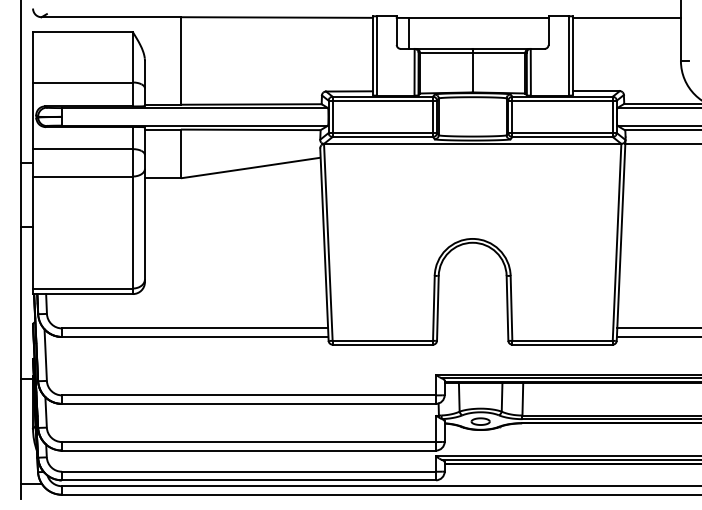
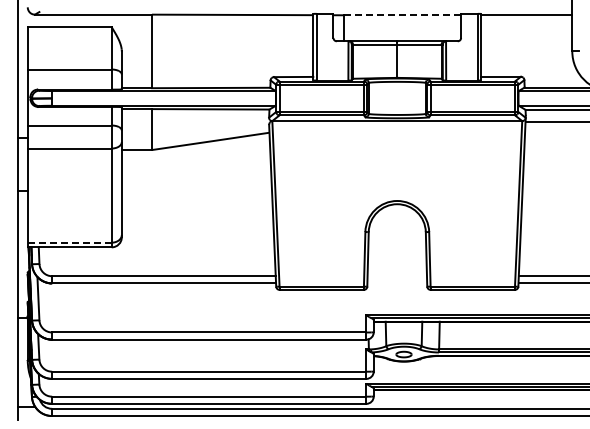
line: (478, 18) -> (402, 15), solid -> dashed
line: (82, 288) -> (69, 242), solid -> dashed

